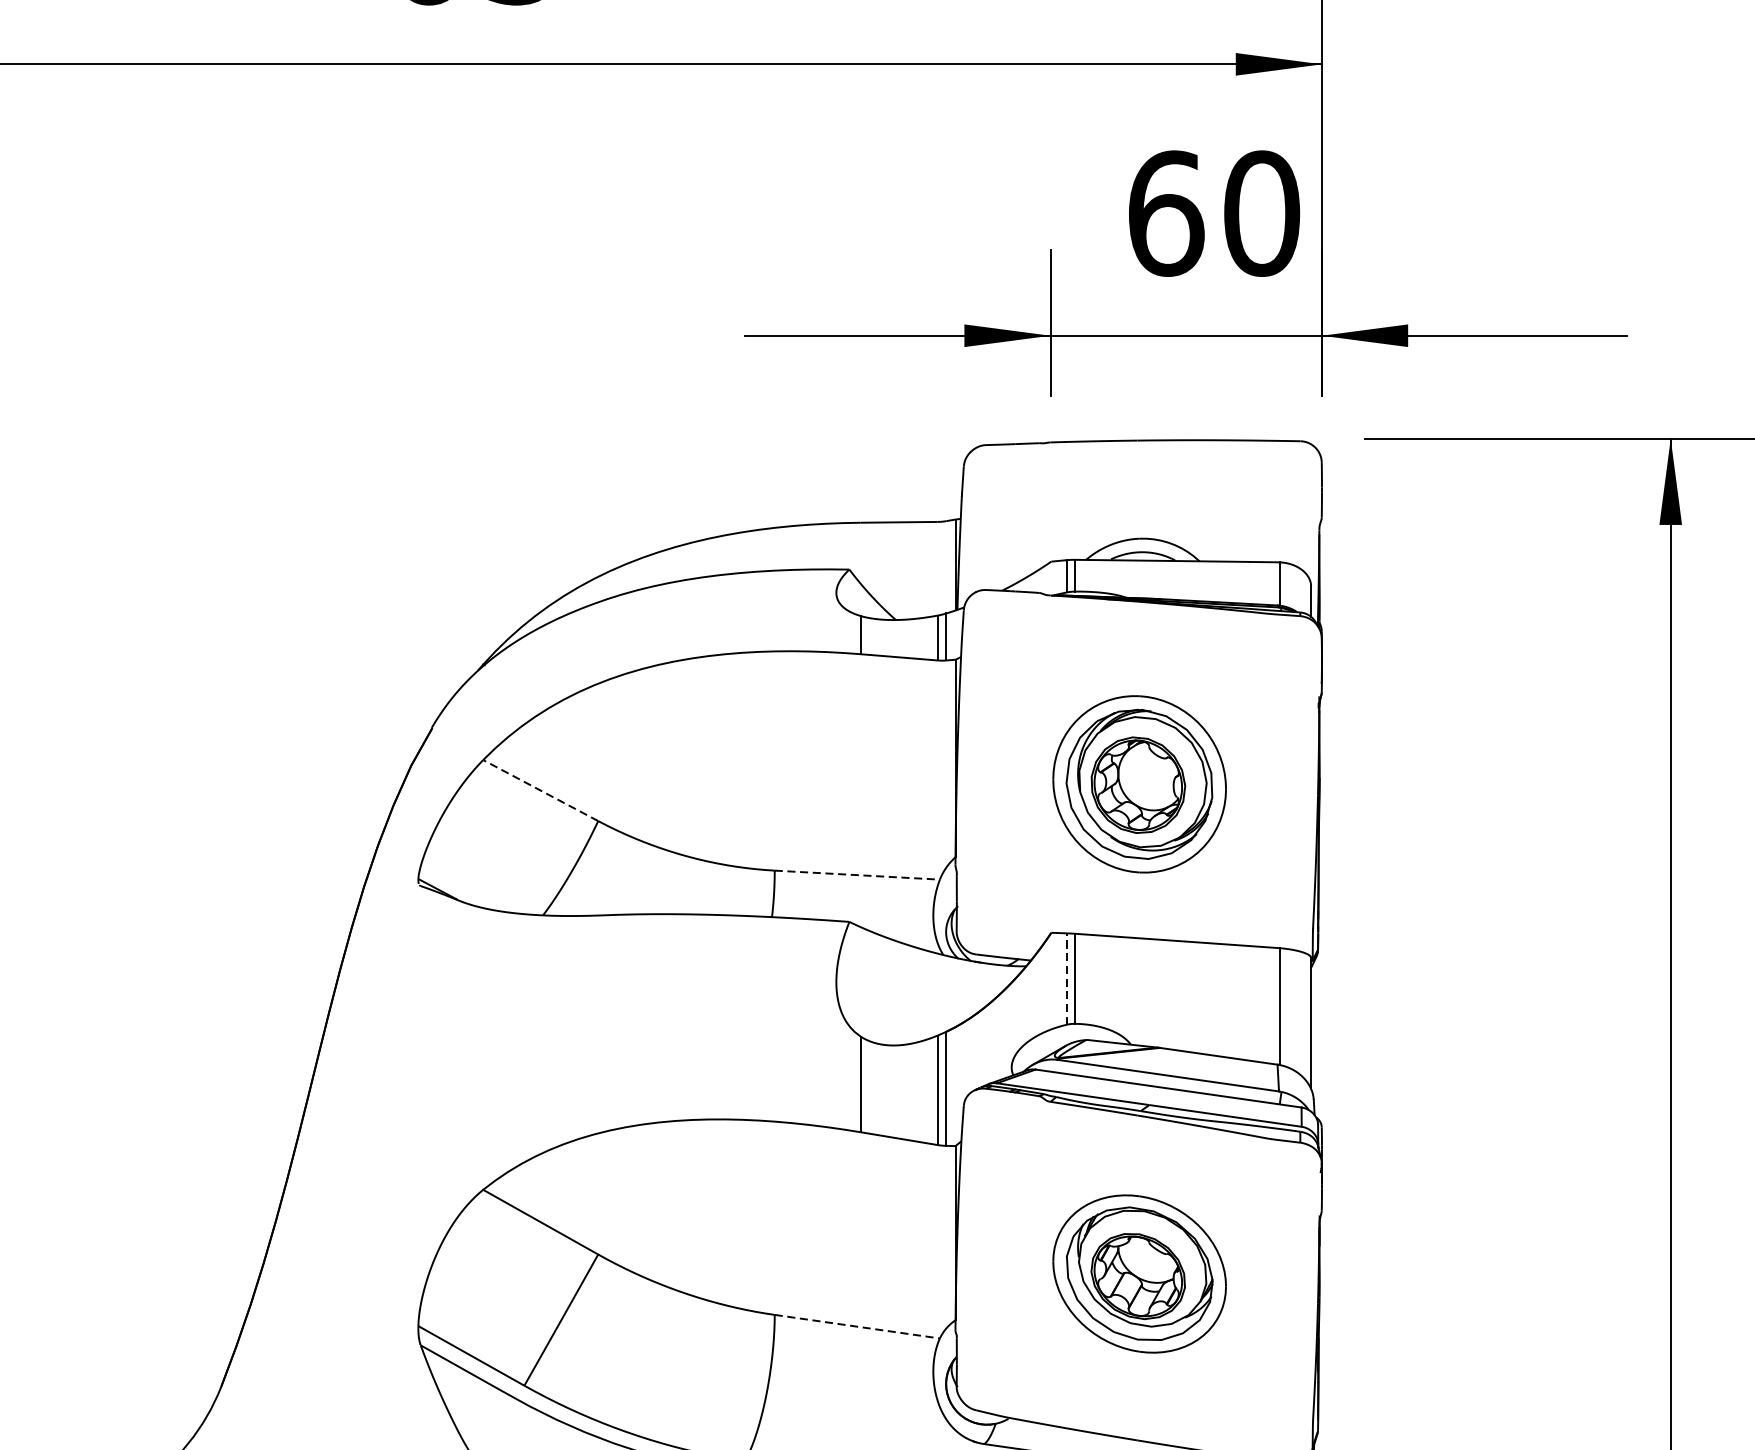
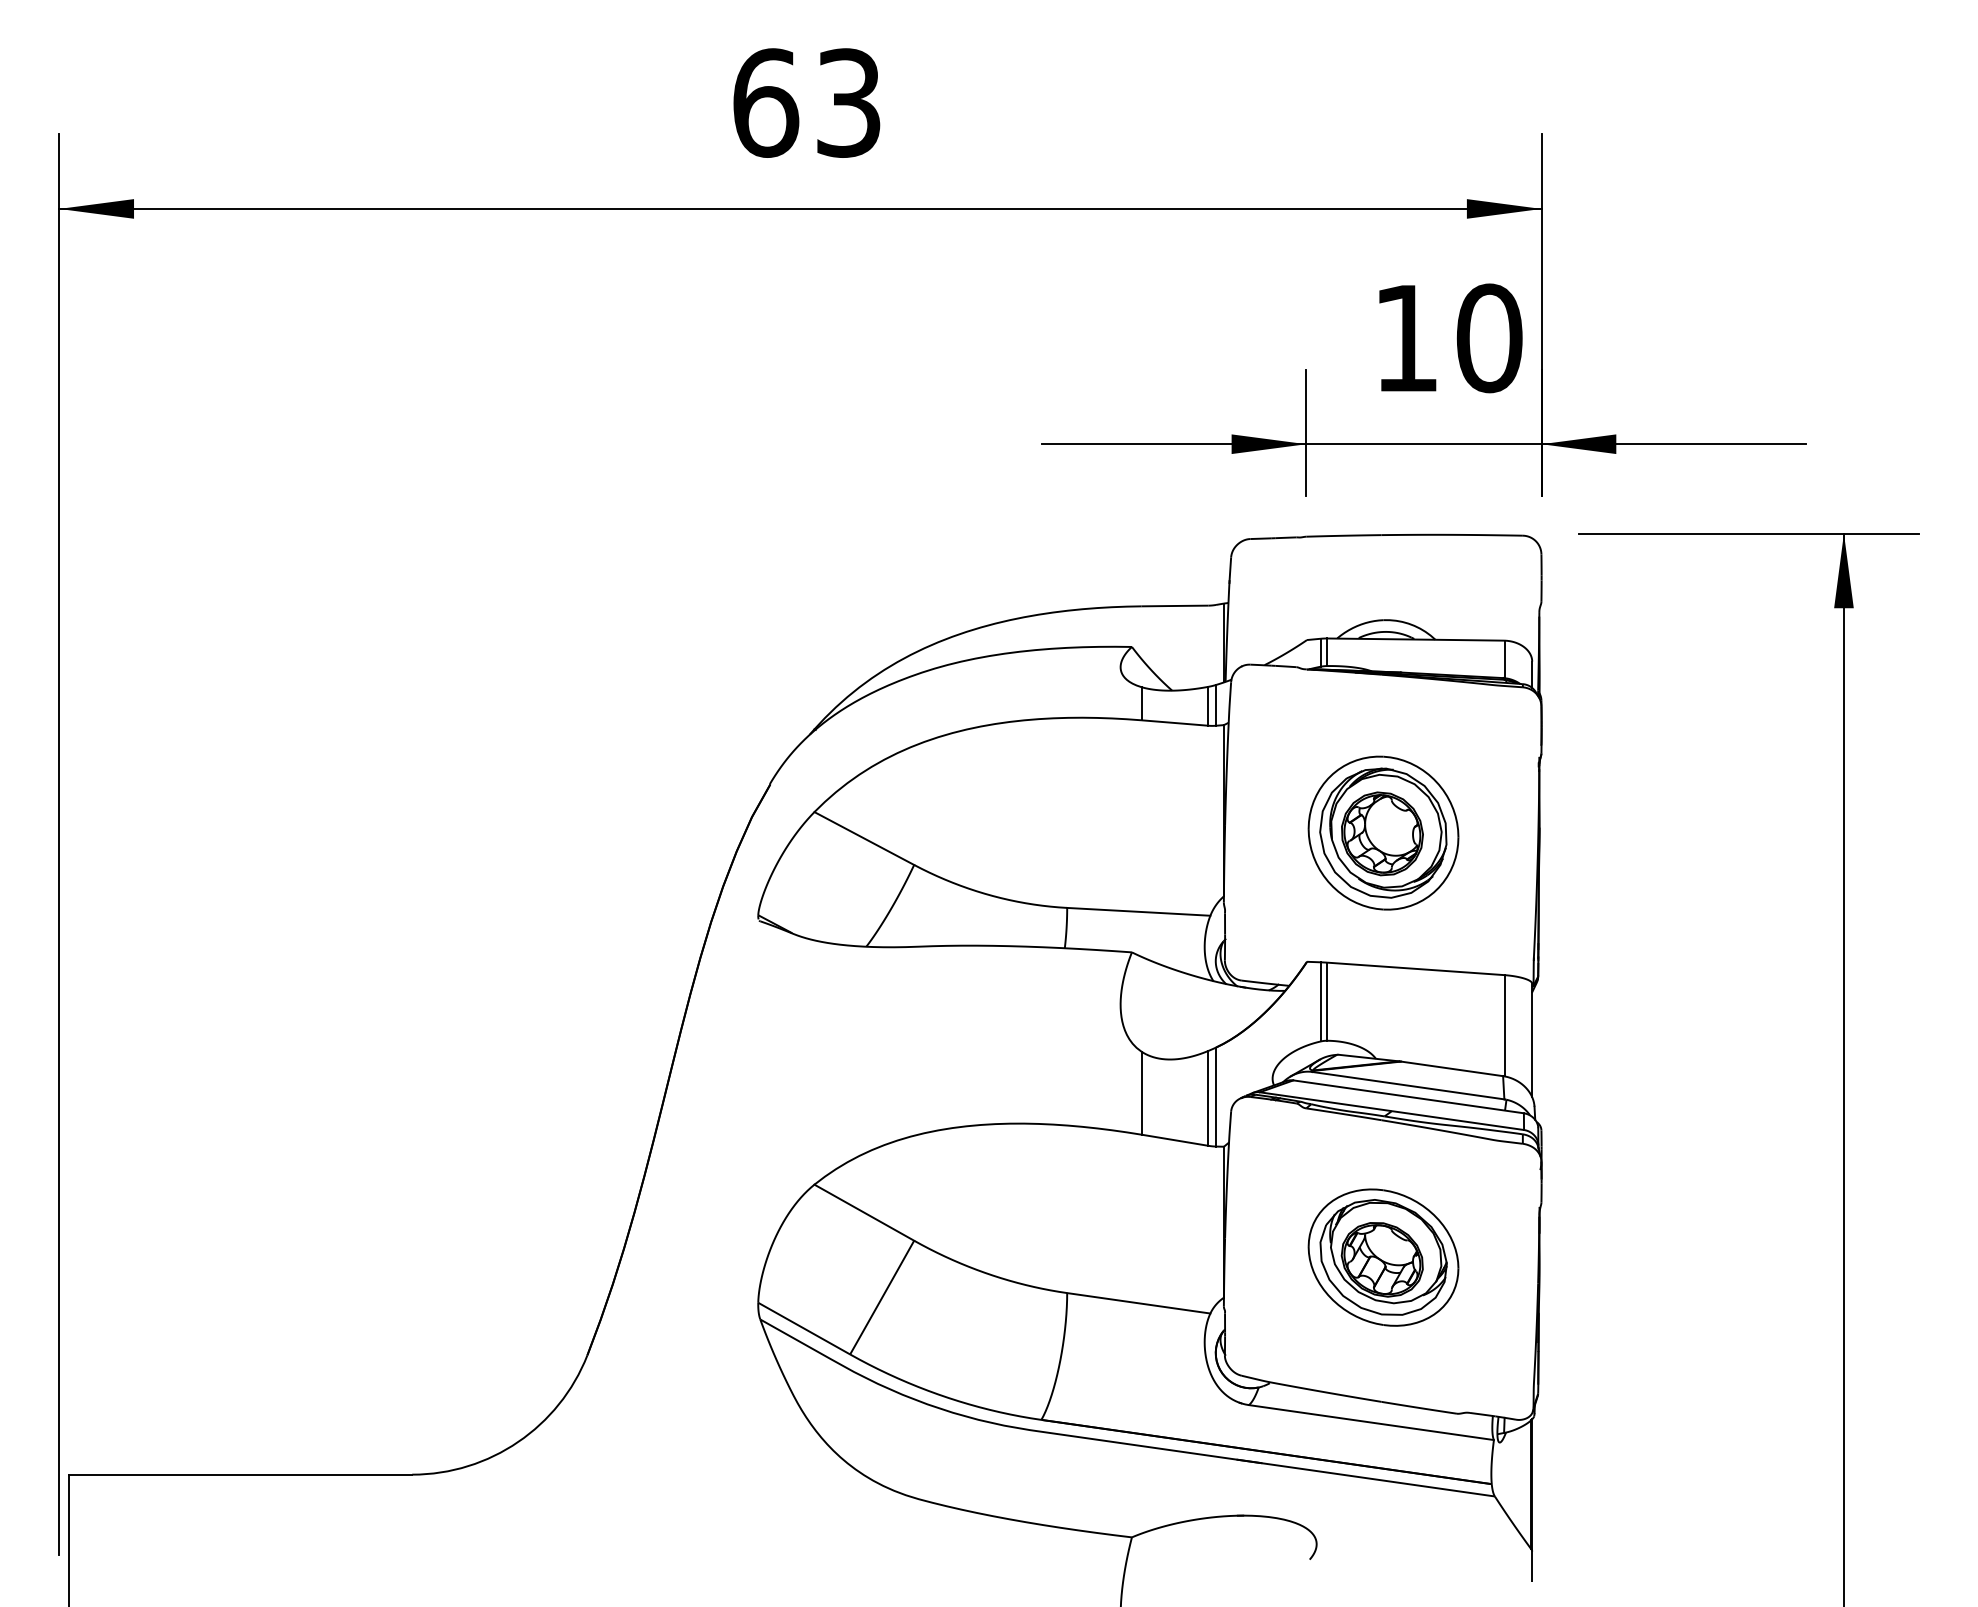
text: (1166, 213) -> (1406, 338), 60 -> 10
line: (539, 790) -> (863, 838), dashed -> solid
line: (856, 874) -> (1138, 911), dashed -> solid
line: (1066, 978) -> (1320, 1001), dashed -> solid
line: (858, 1326) -> (1139, 1303), dashed -> solid

